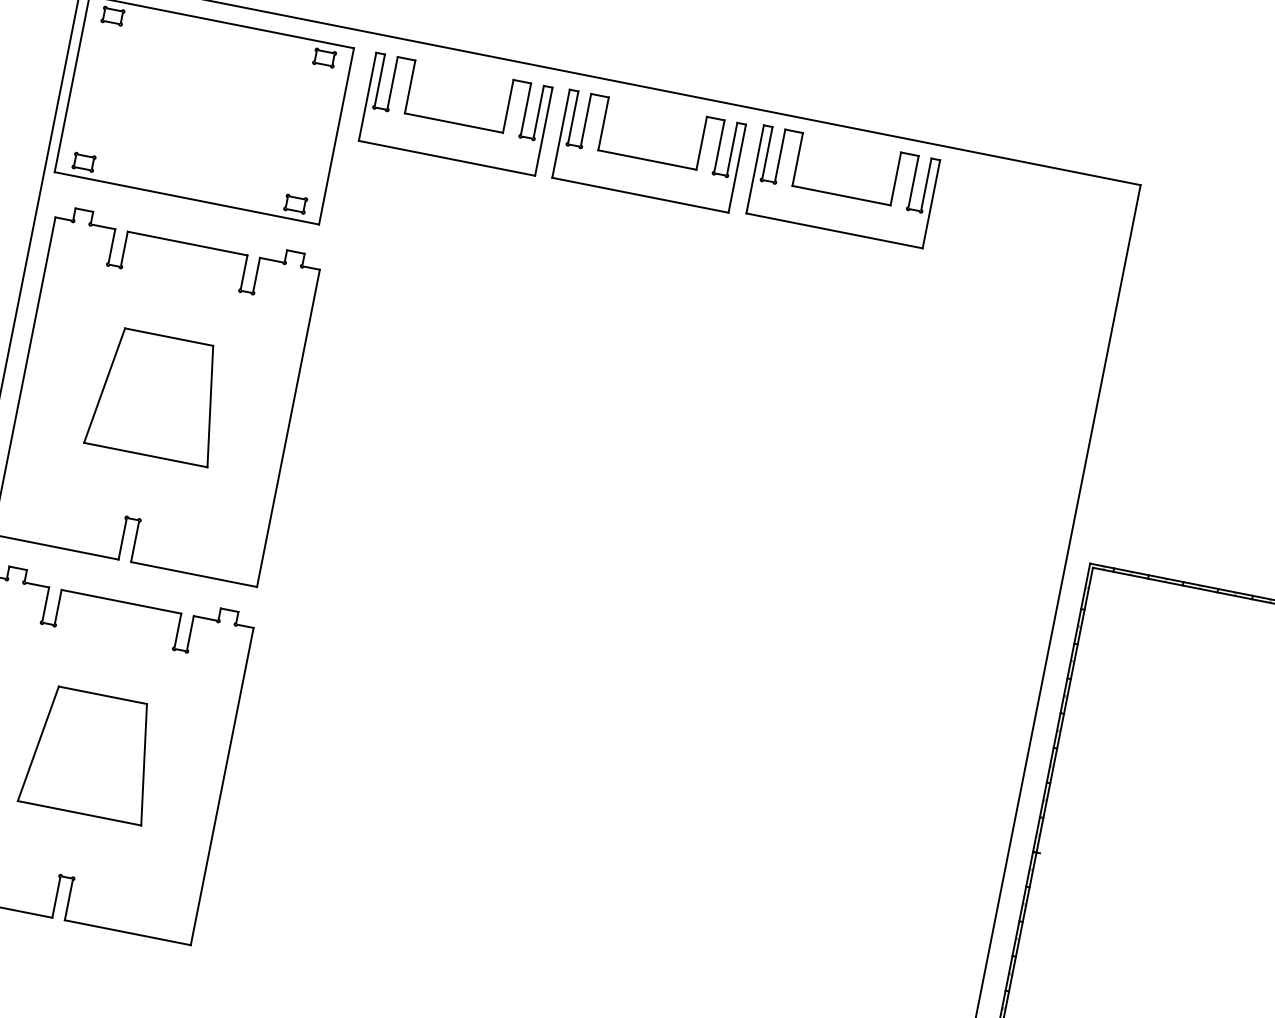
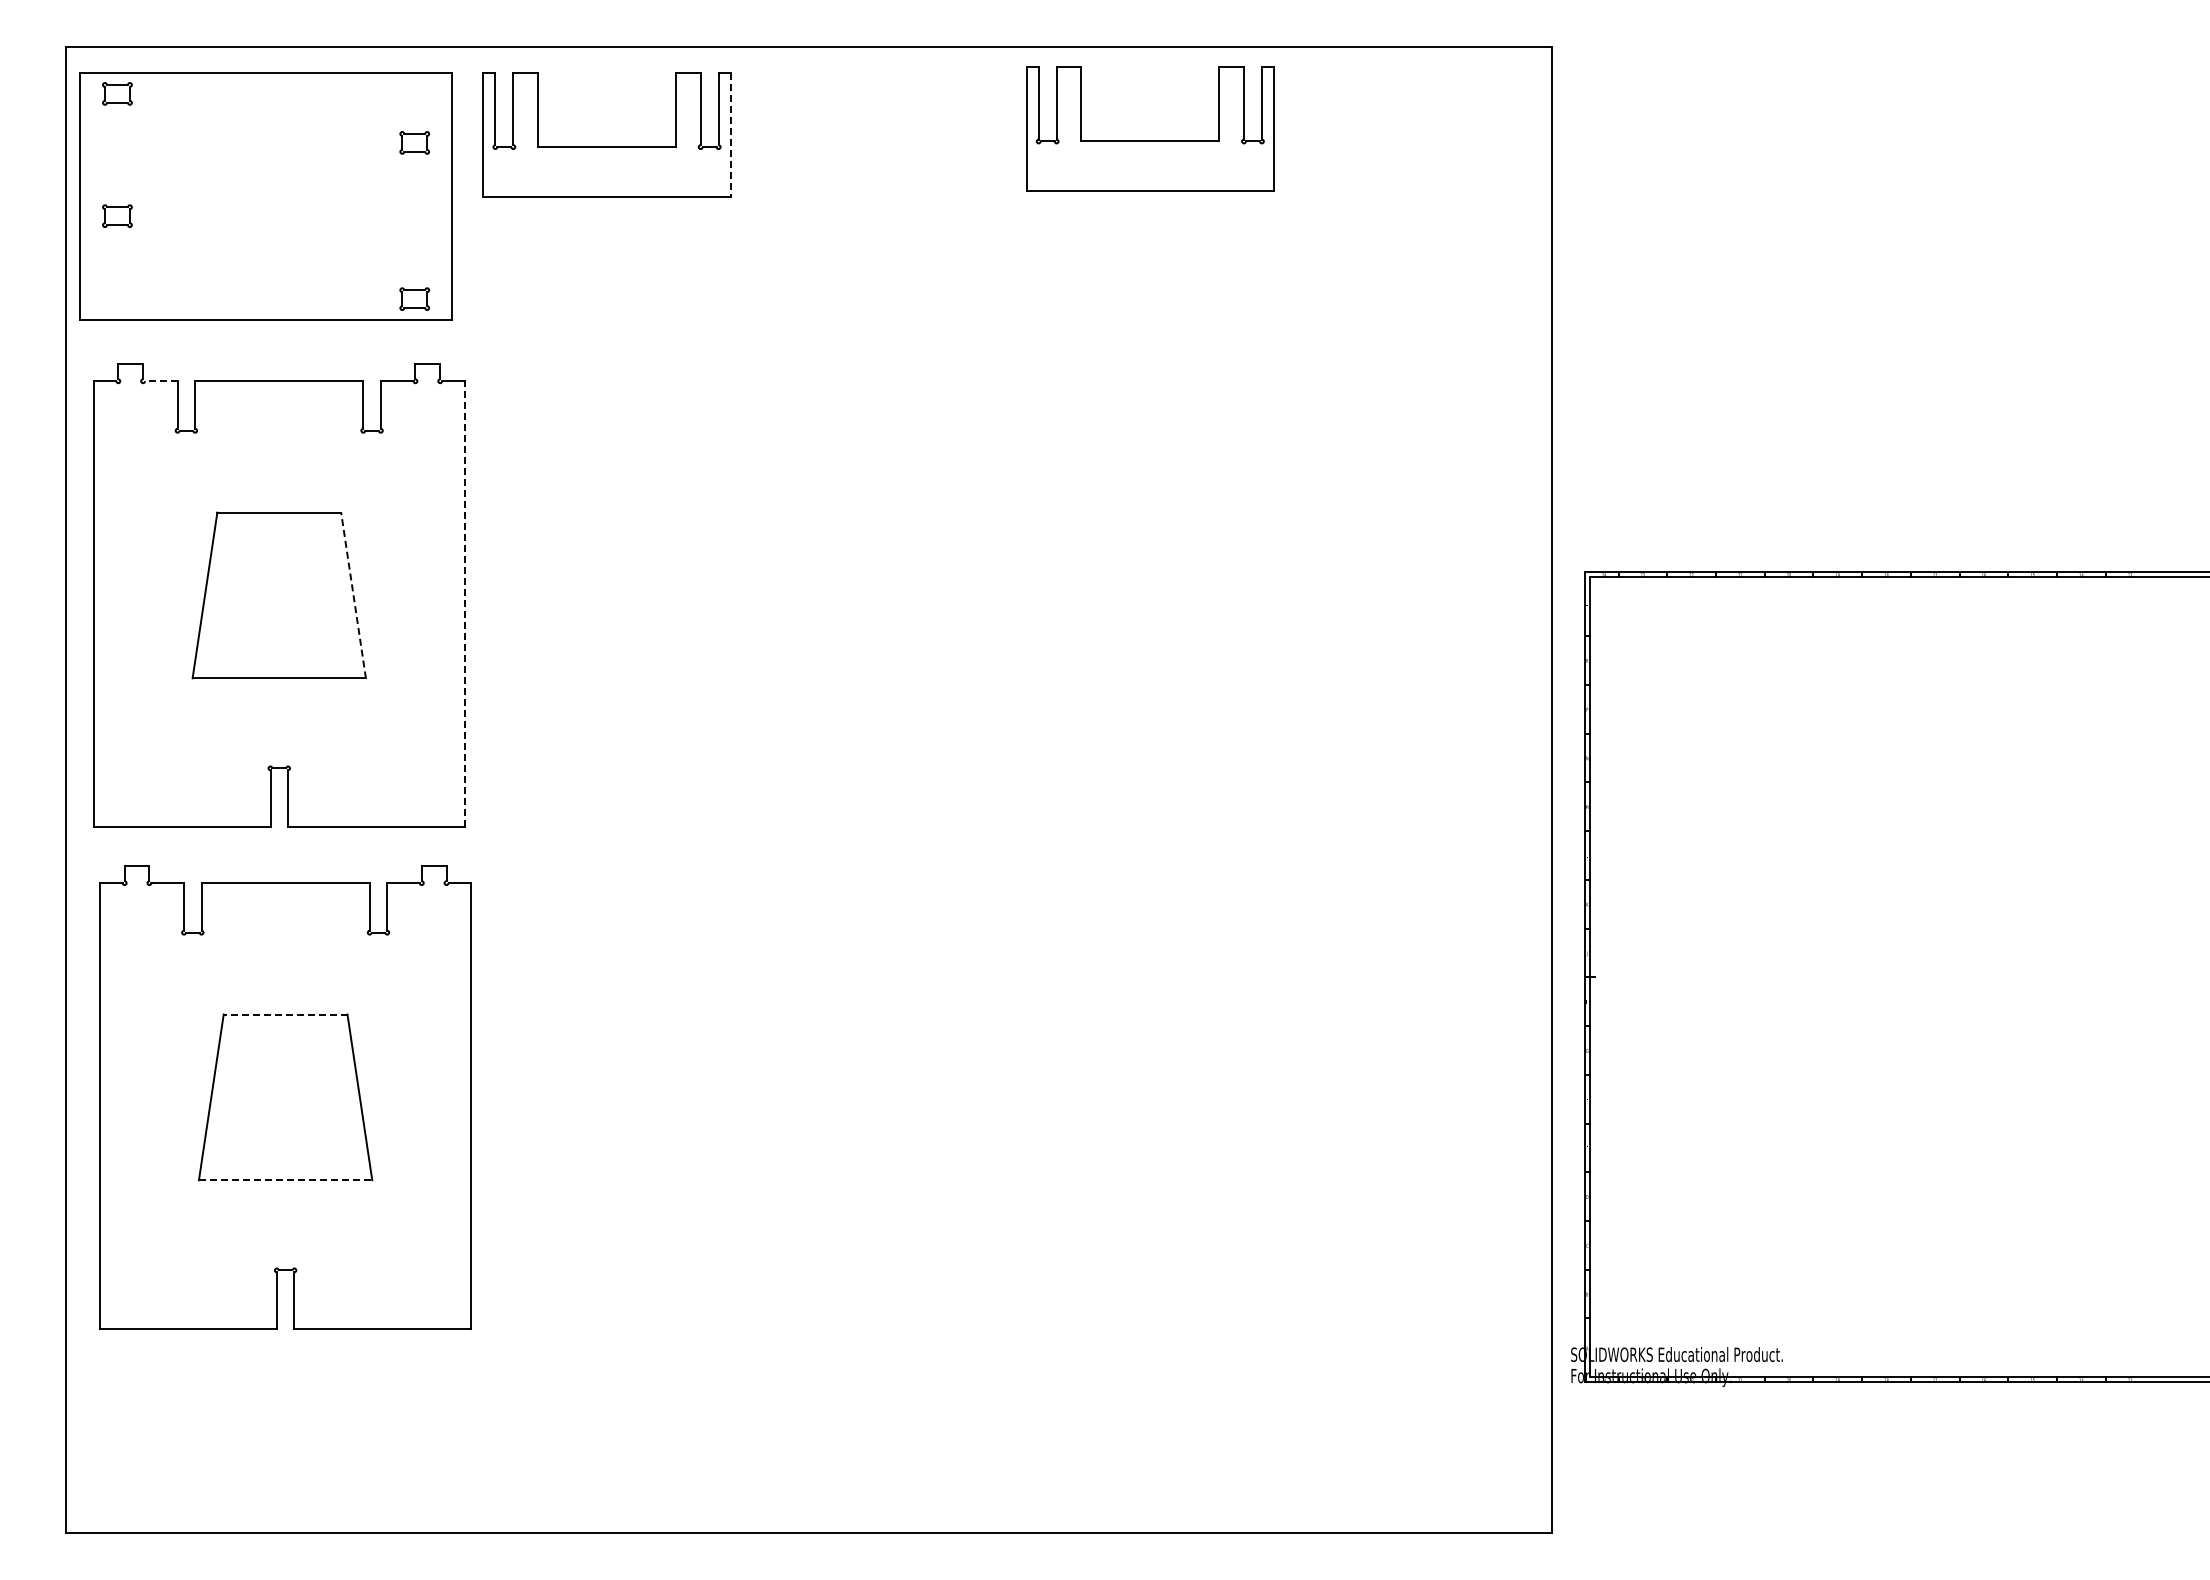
part: (324, 57) -> (414, 142), moved
line: (543, 131) -> (730, 134), solid -> dashed
part: (647, 159) -> (878, 144), removed
part: (84, 161) -> (117, 215), moved
line: (103, 227) -> (160, 381), solid -> dashed
line: (210, 406) -> (353, 595), solid -> dashed
line: (288, 428) -> (464, 604), solid -> dashed
line: (102, 695) -> (285, 1014), solid -> dashed
line: (79, 813) -> (285, 1180), solid -> dashed

